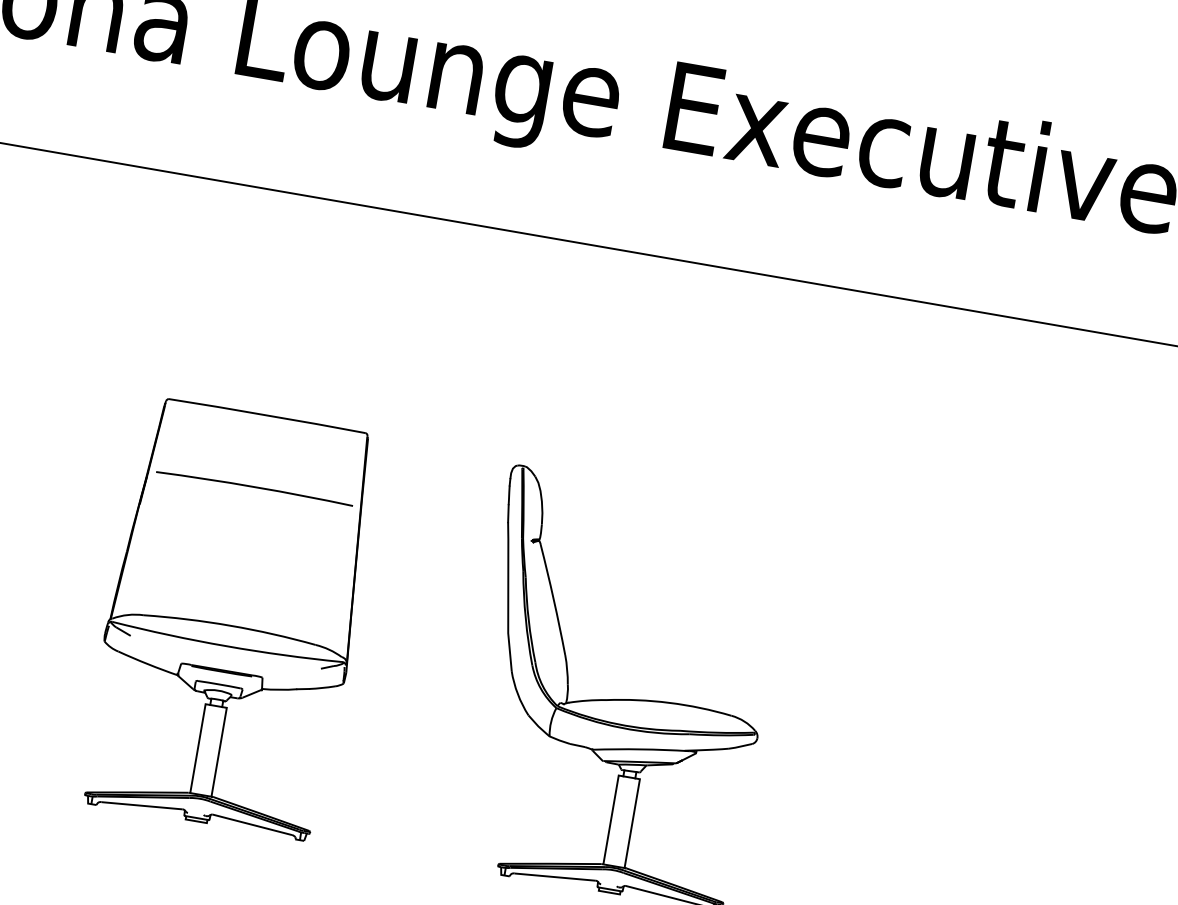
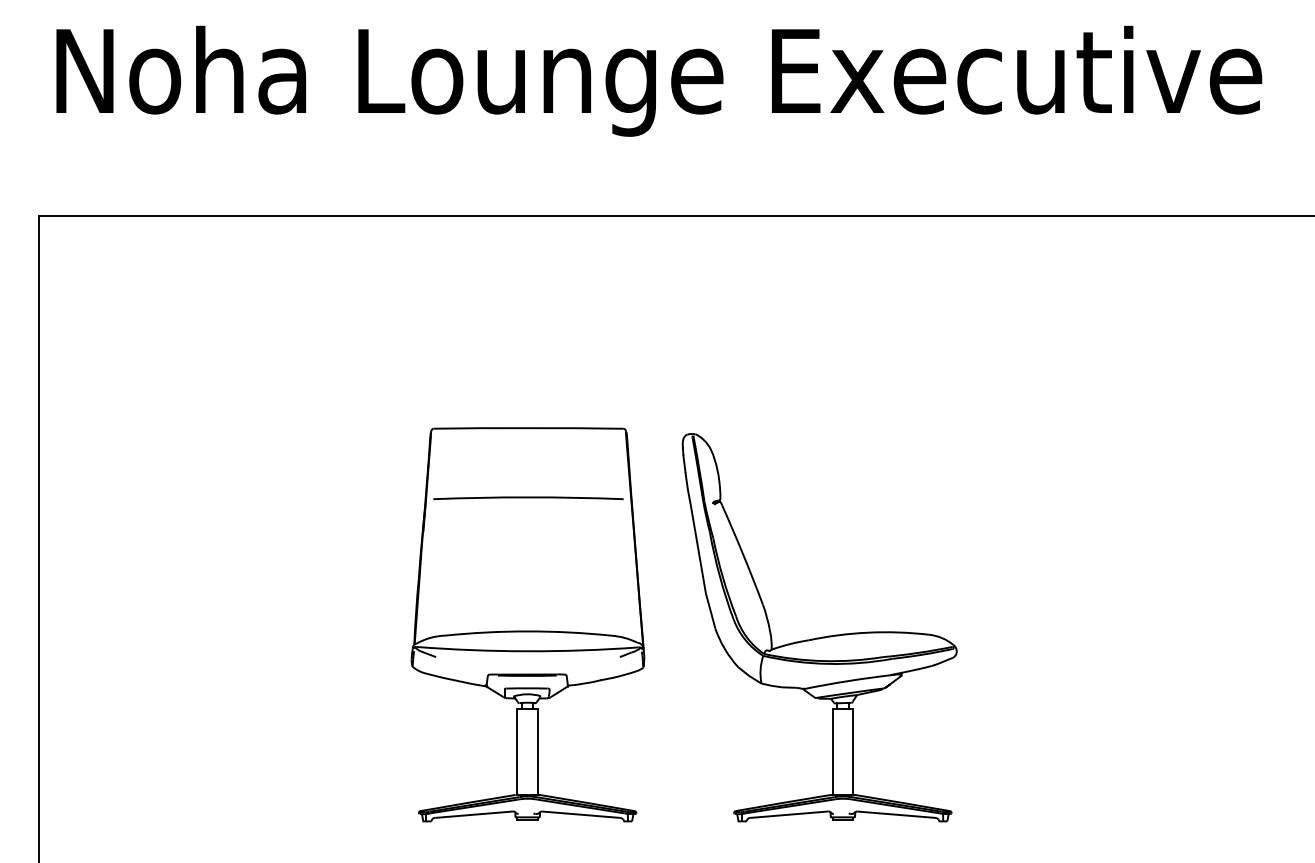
part: (231, 618) -> (527, 624), moved

